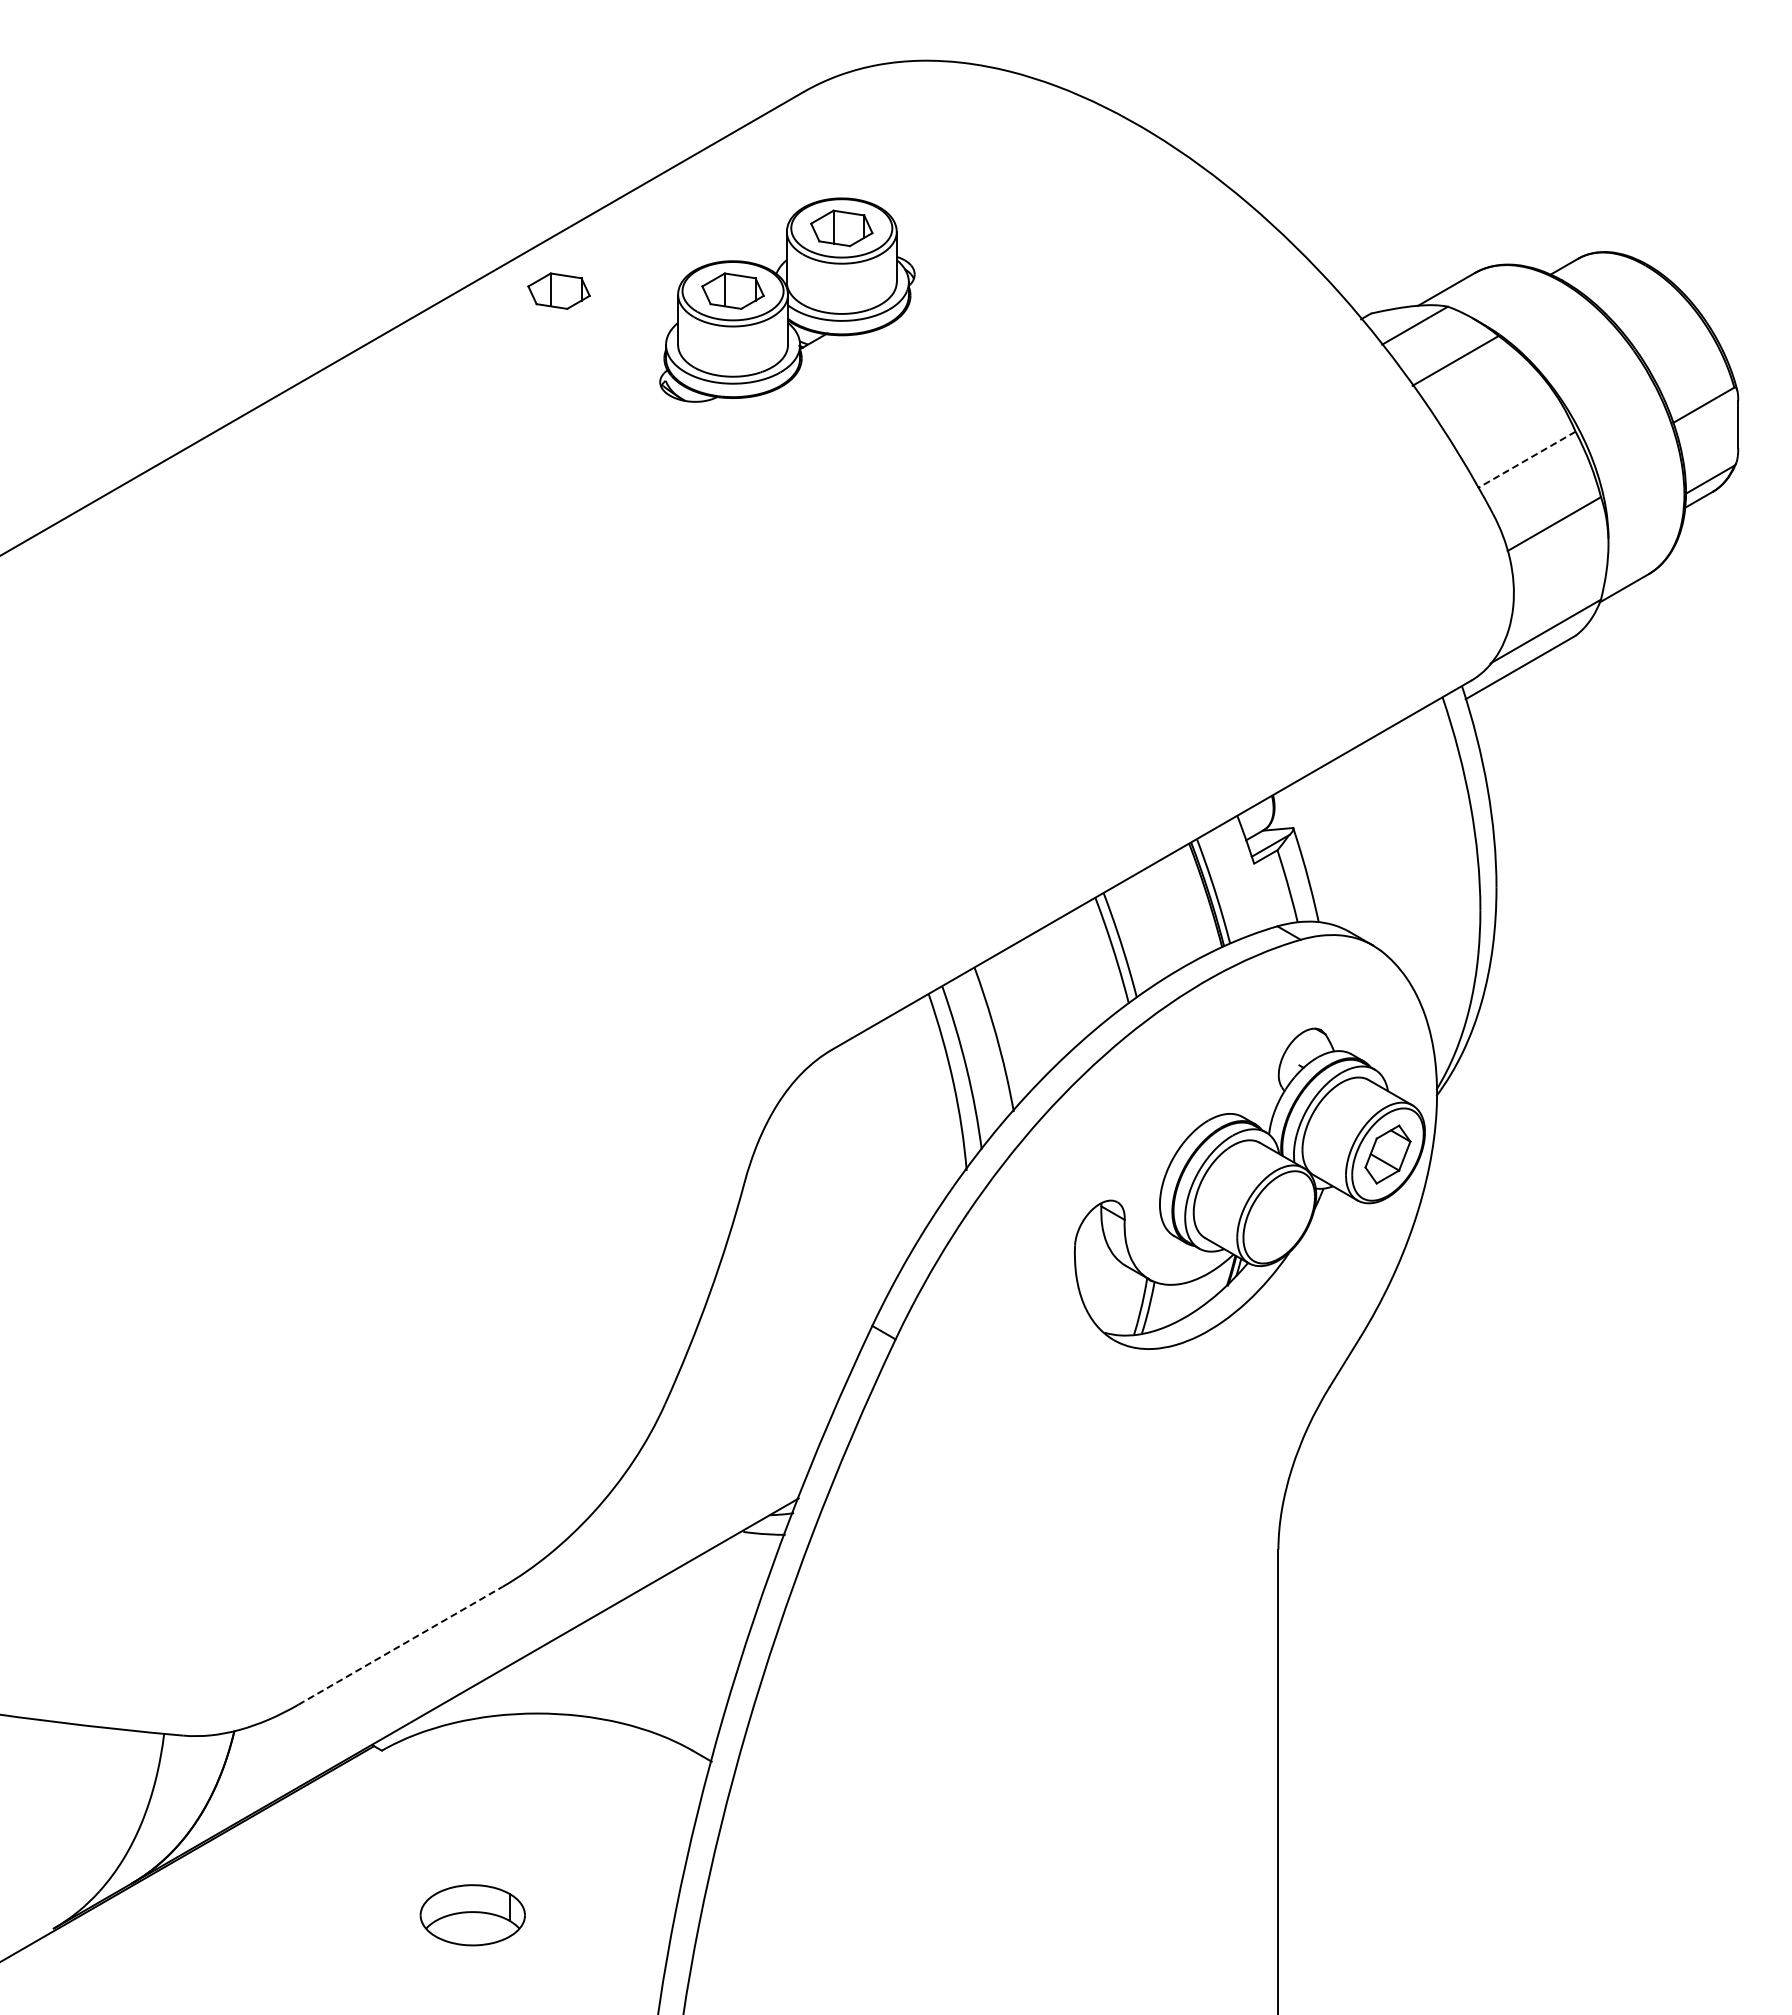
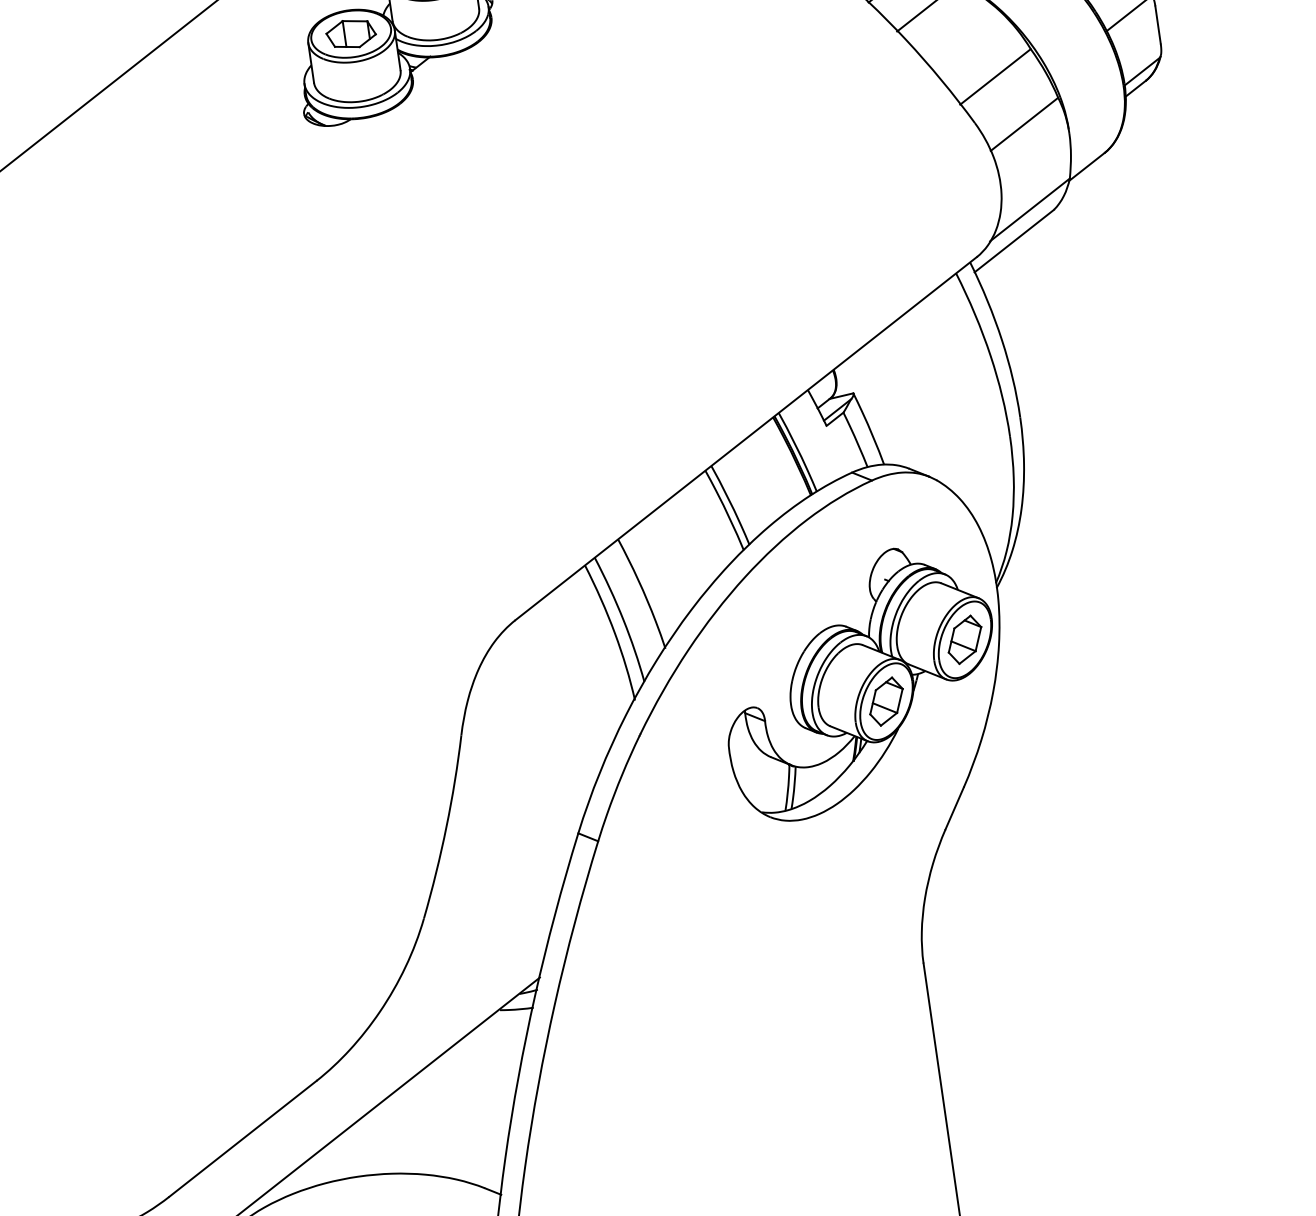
part: (558, 290) -> (213, 53), removed
line: (1526, 460) -> (995, 77), dashed -> solid
part: (1278, 1217) -> (885, 701), added
line: (400, 1645) -> (242, 1138), dashed -> solid

